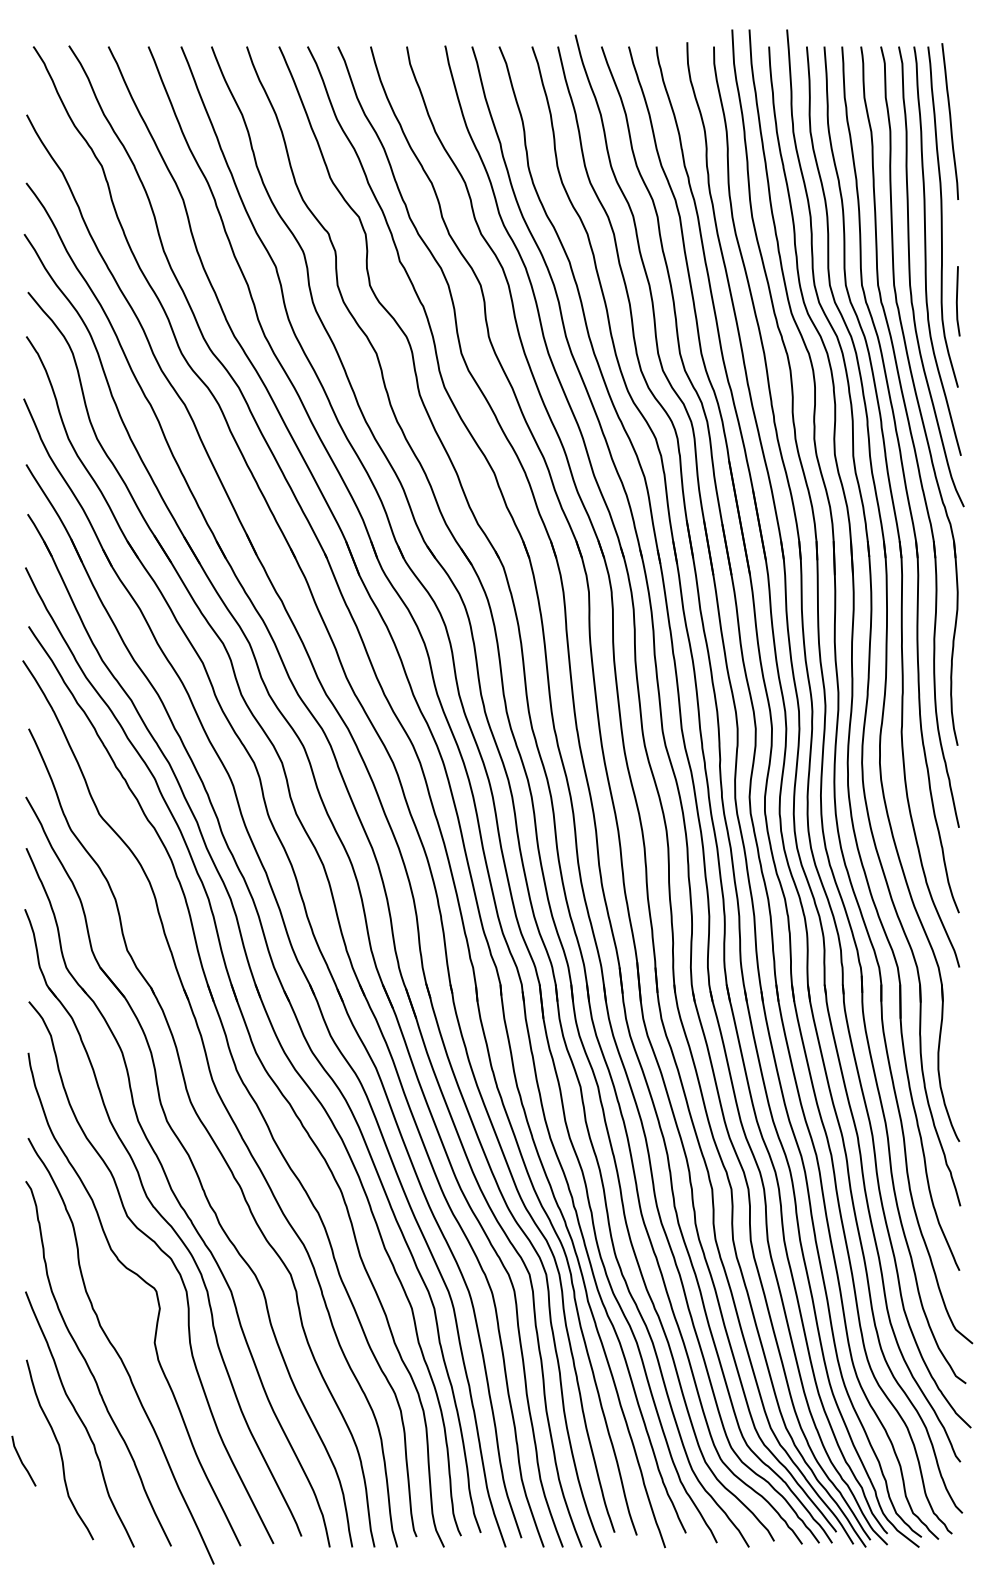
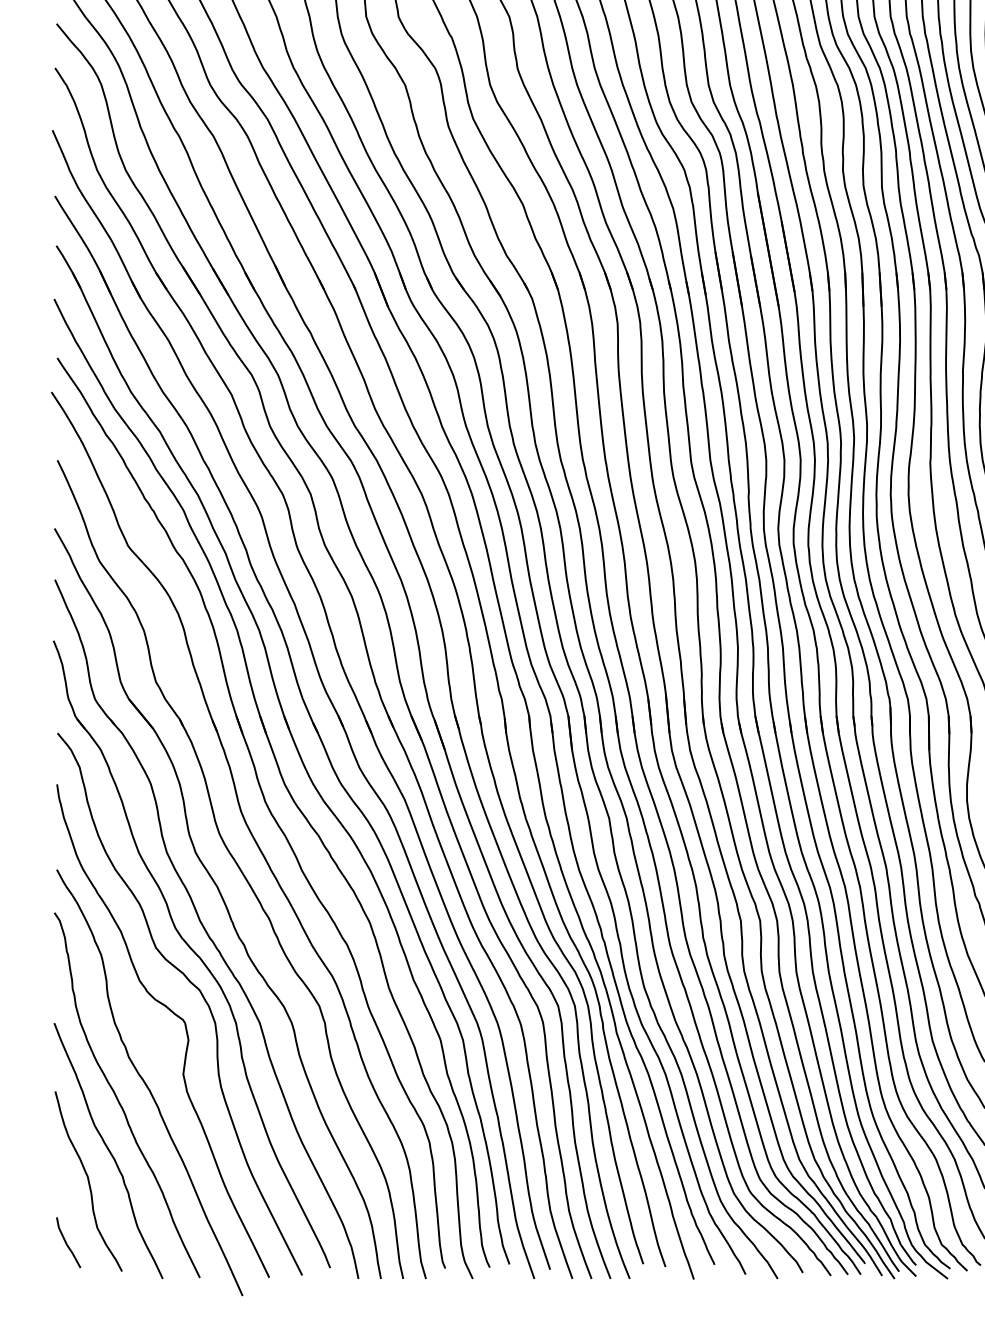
line: (22, 1461) -> (67, 1243), moved

